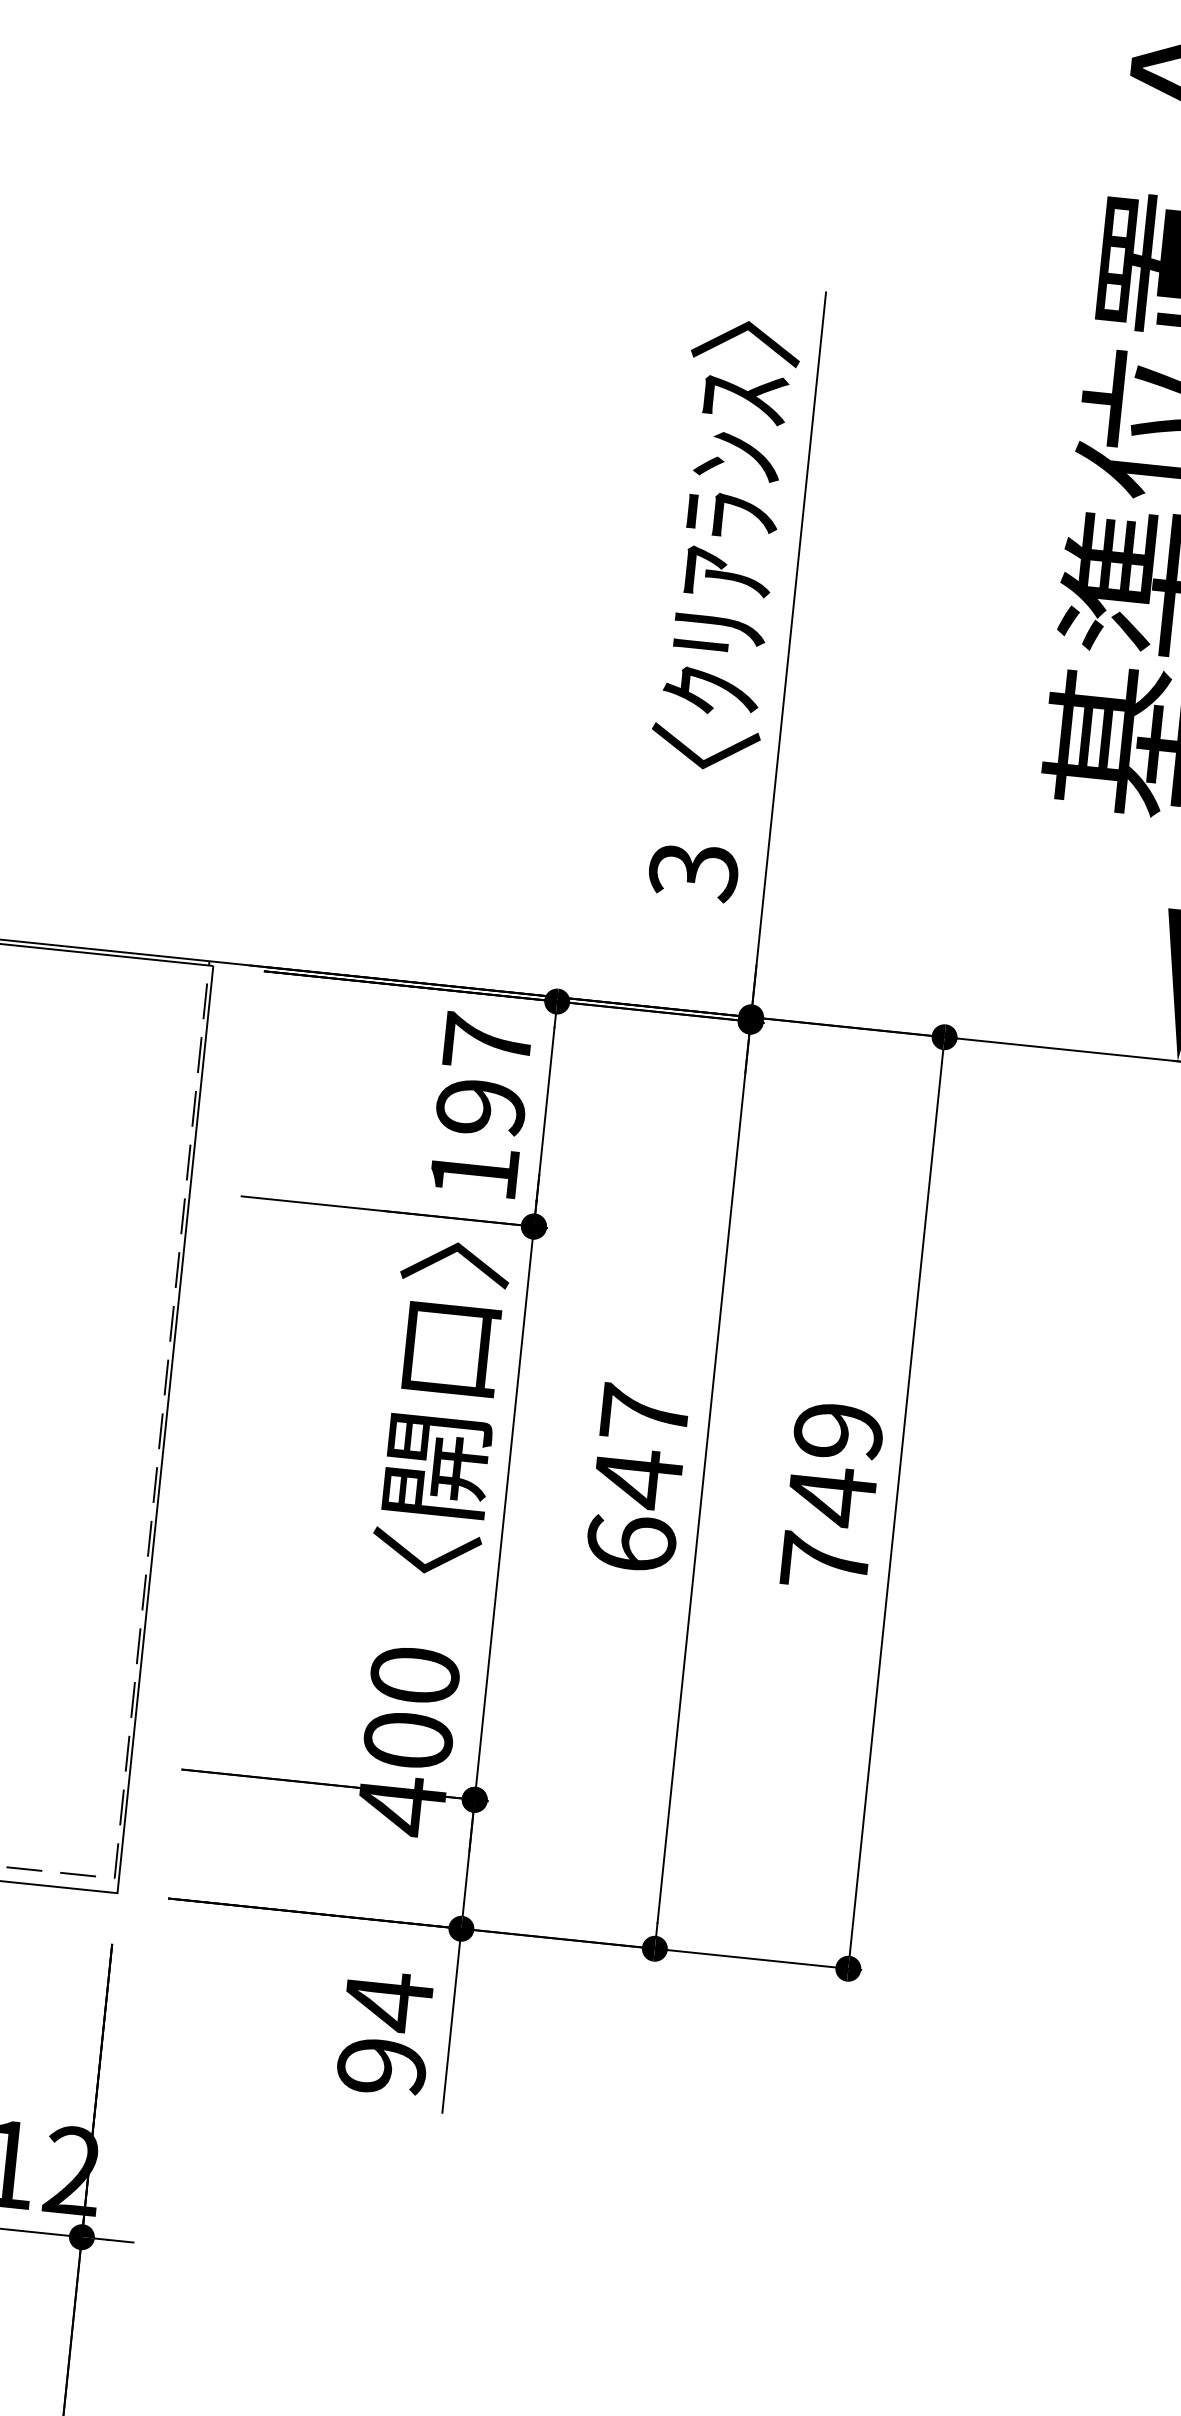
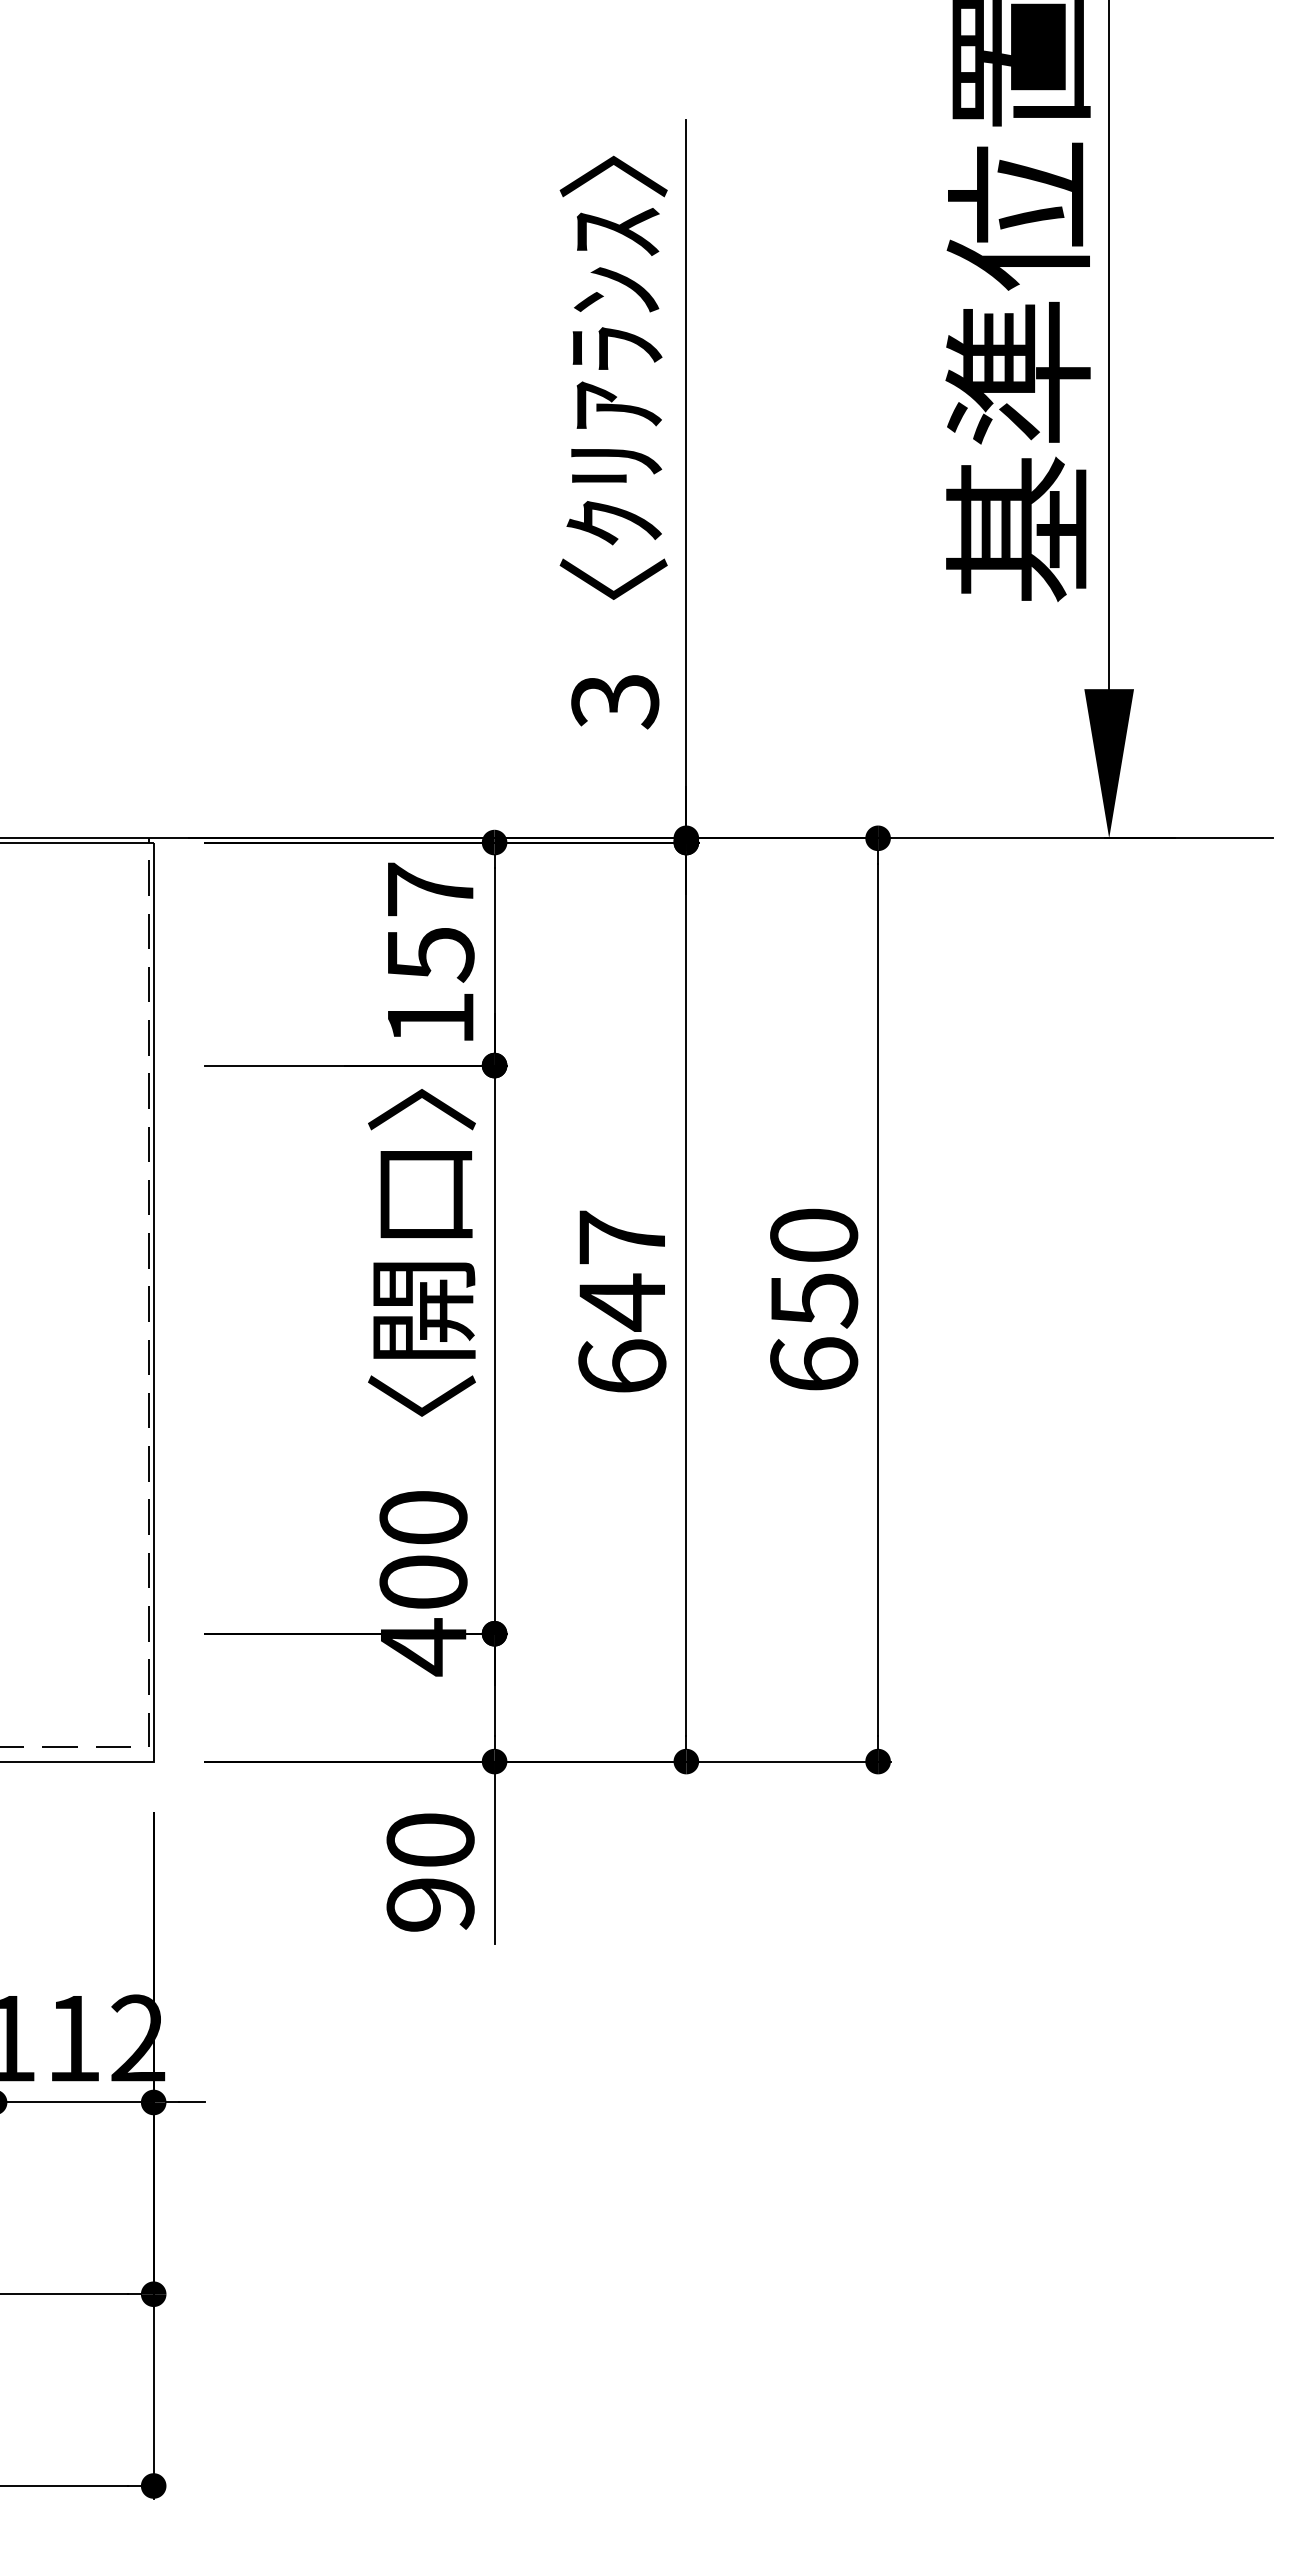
text: (480, 1108) -> (430, 955), 197 -> 157
text: (832, 1495) -> (814, 1299), 749 -> 650
text: (388, 2001) -> (430, 1840), 94 -> 90

